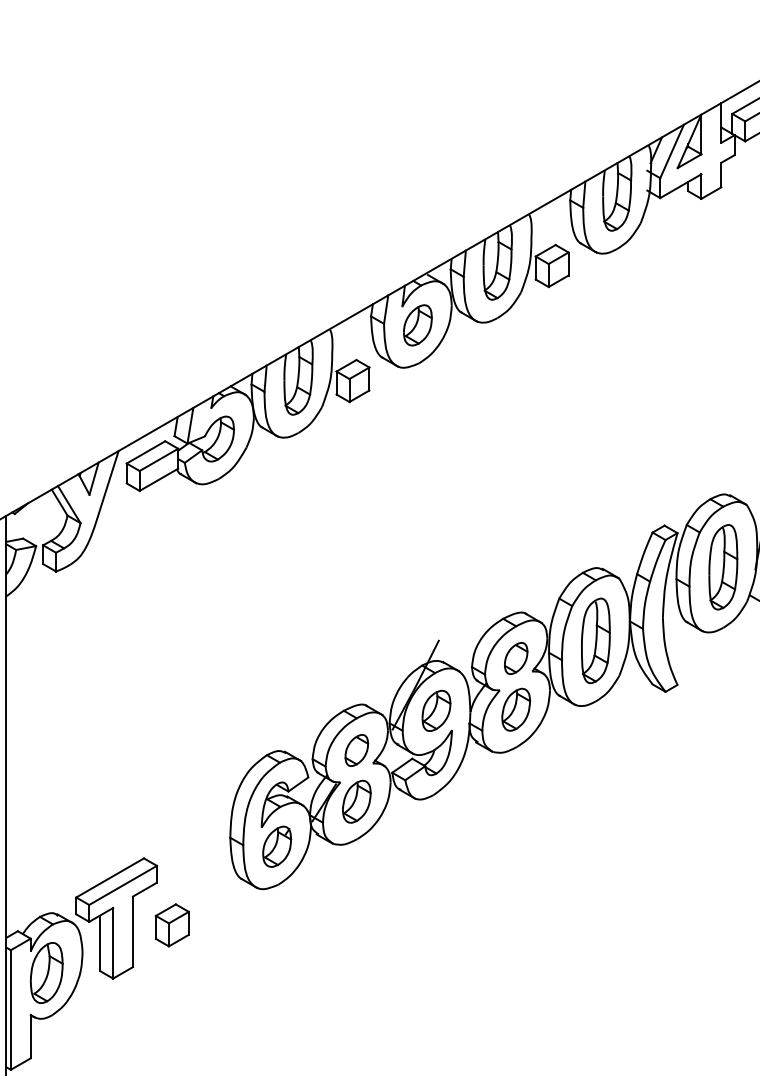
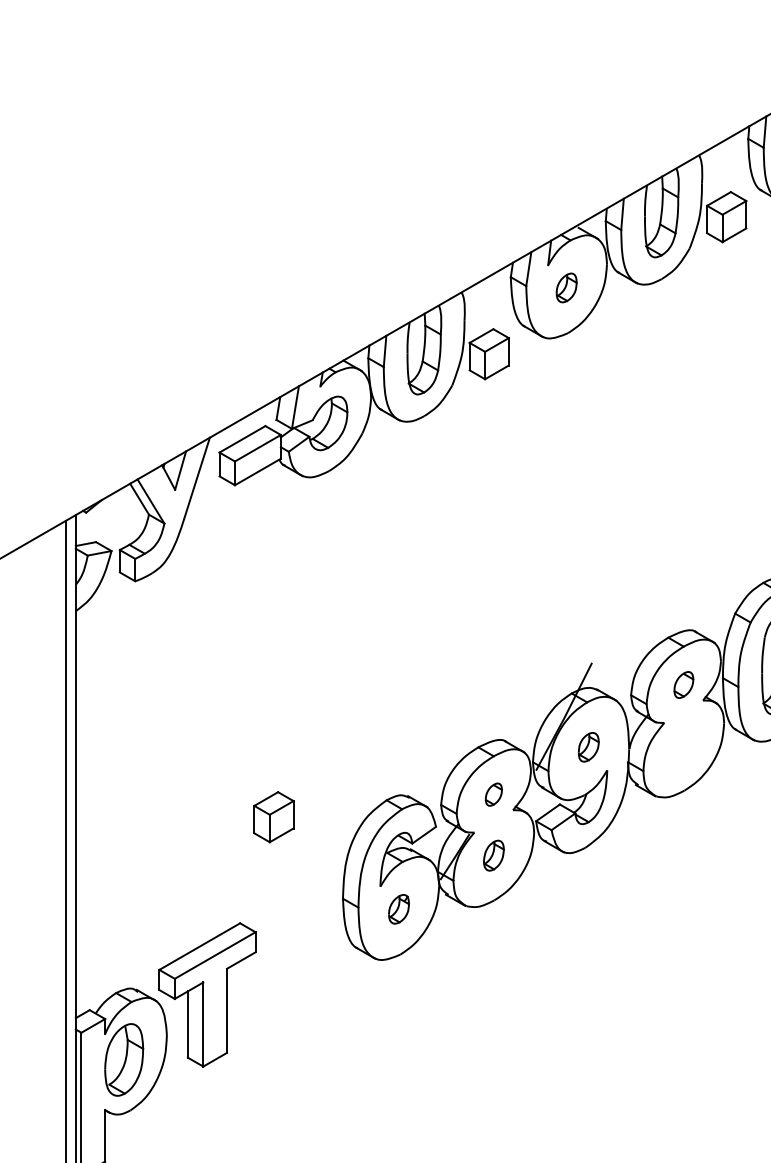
part: (417, 325) -> (566, 288), size x0.6
part: (516, 658) -> (684, 685), size x0.7
part: (516, 709) -> (684, 745), removed
part: (436, 710) -> (588, 746), size x0.6
part: (356, 750) -> (493, 794), size x0.6
part: (356, 801) -> (493, 855), size x0.6
part: (277, 846) -> (399, 909), size x0.6
part: (171, 925) -> (272, 817), moved

